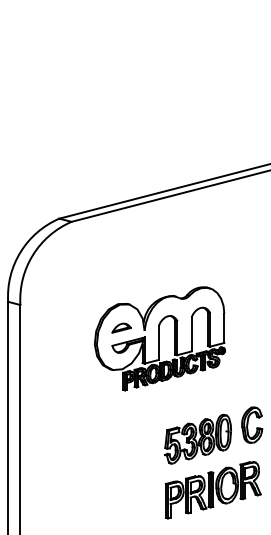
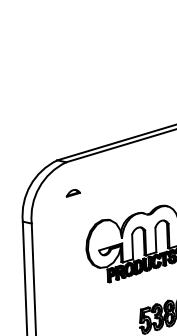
part: (121, 327) -> (73, 192), moved

